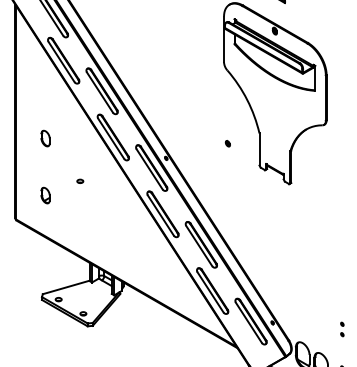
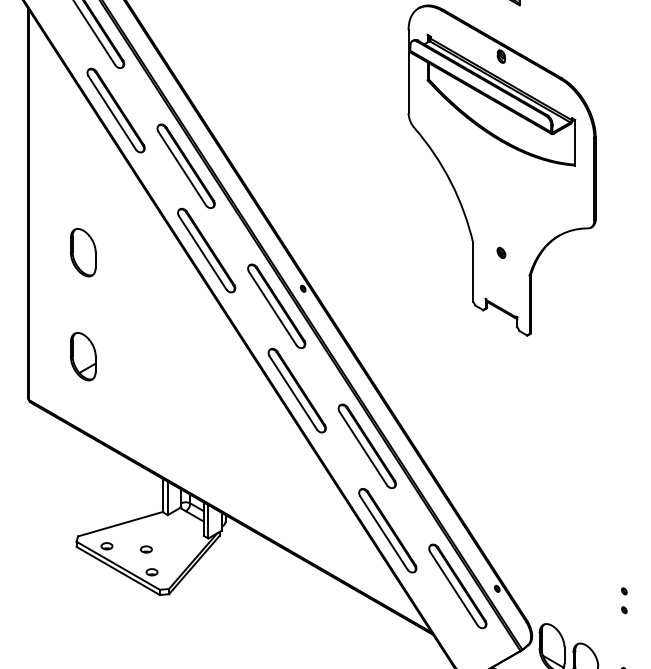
part: (45, 138) -> (82, 252), size x1.67
part: (227, 143) -> (500, 252), moved
part: (80, 180) -> (146, 547), moved
part: (45, 195) -> (82, 356), size x1.67

